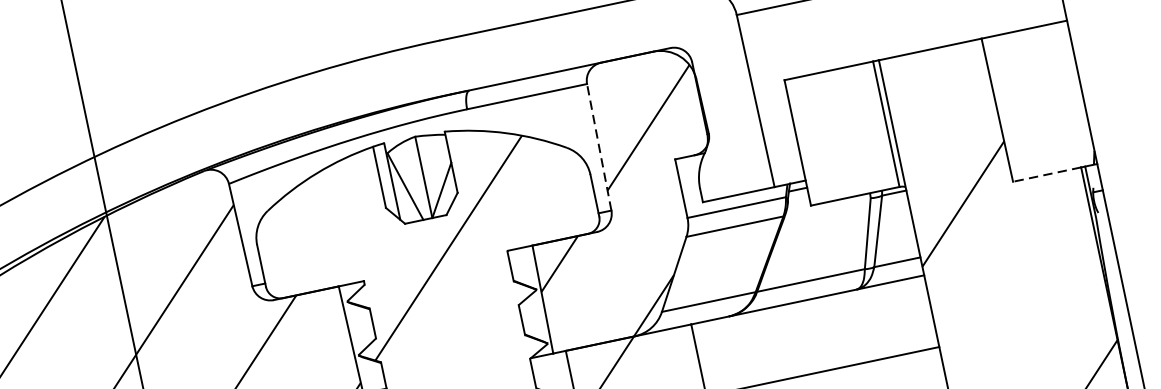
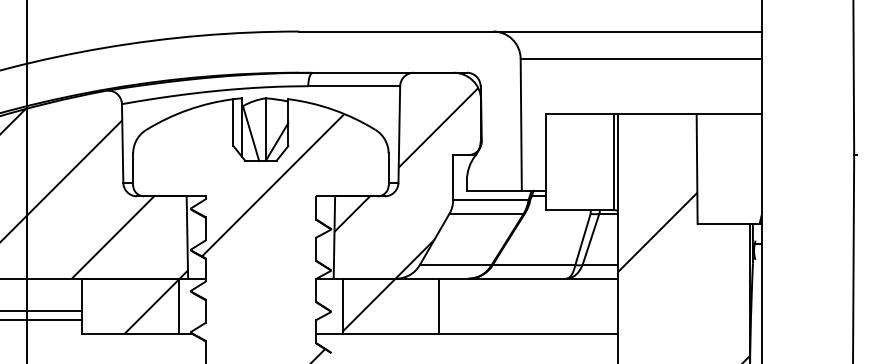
line: (599, 147) -> (399, 134), dashed -> solid
line: (1046, 174) -> (723, 223), dashed -> solid

